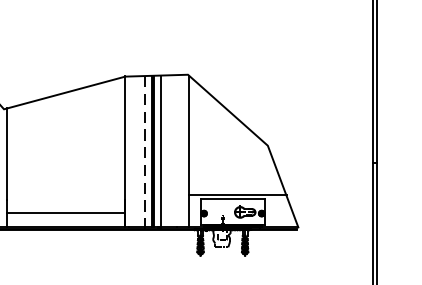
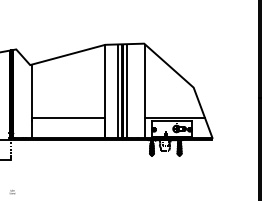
line: (144, 151) -> (117, 91), dashed -> solid
line: (65, 213) -> (68, 118), moved

